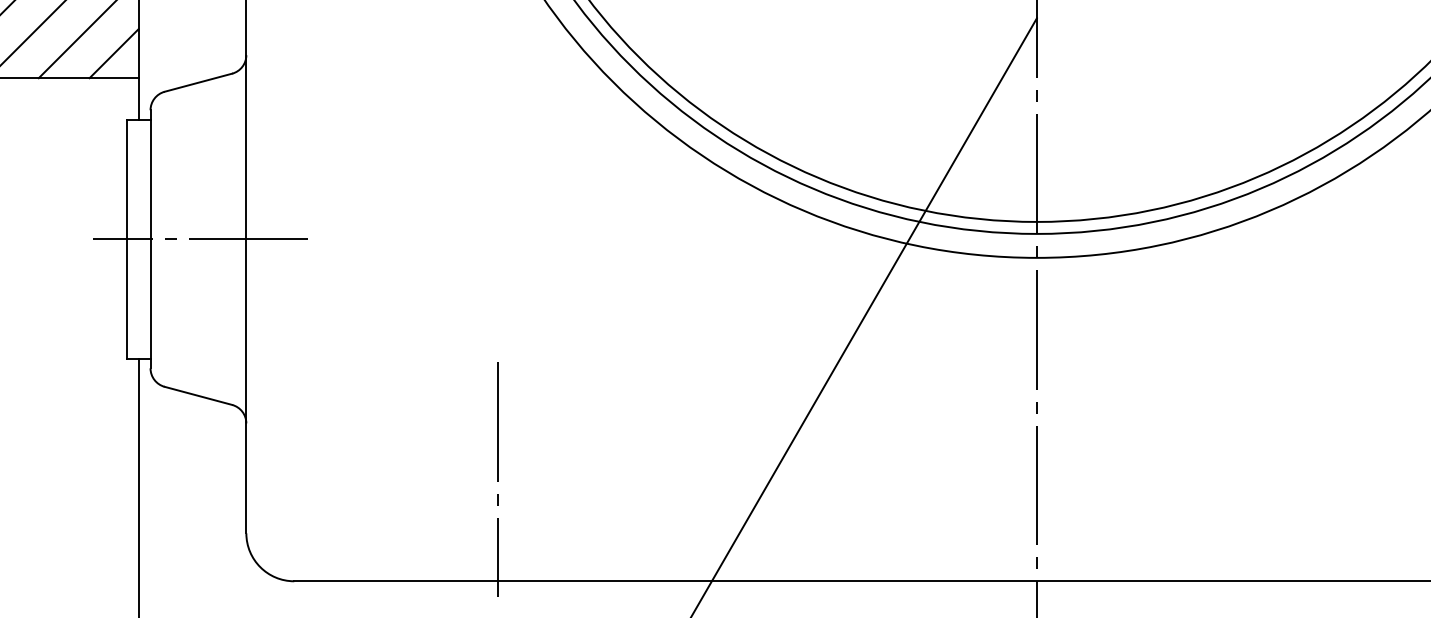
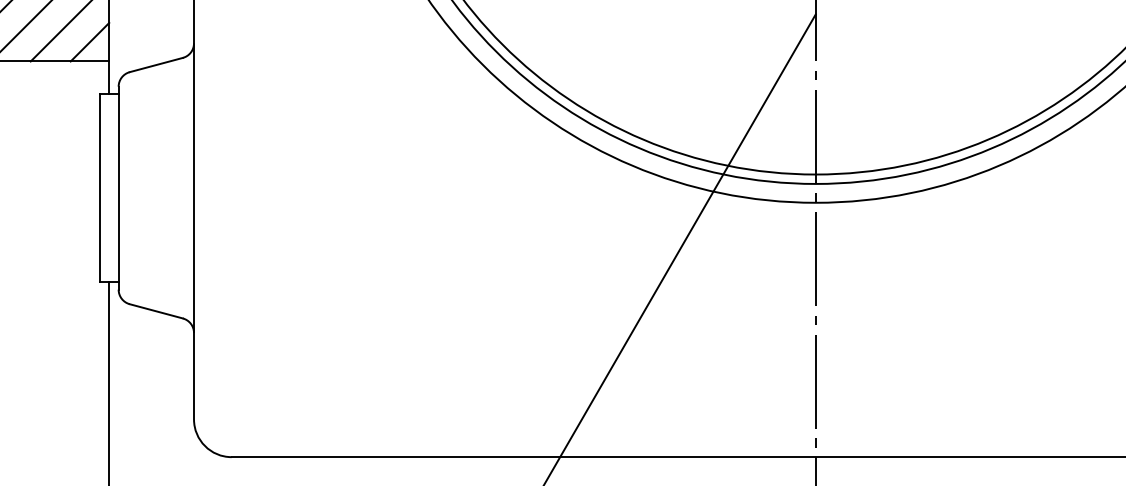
line: (200, 239) -> (157, 188), removed
line: (497, 479) -> (391, 377), removed

